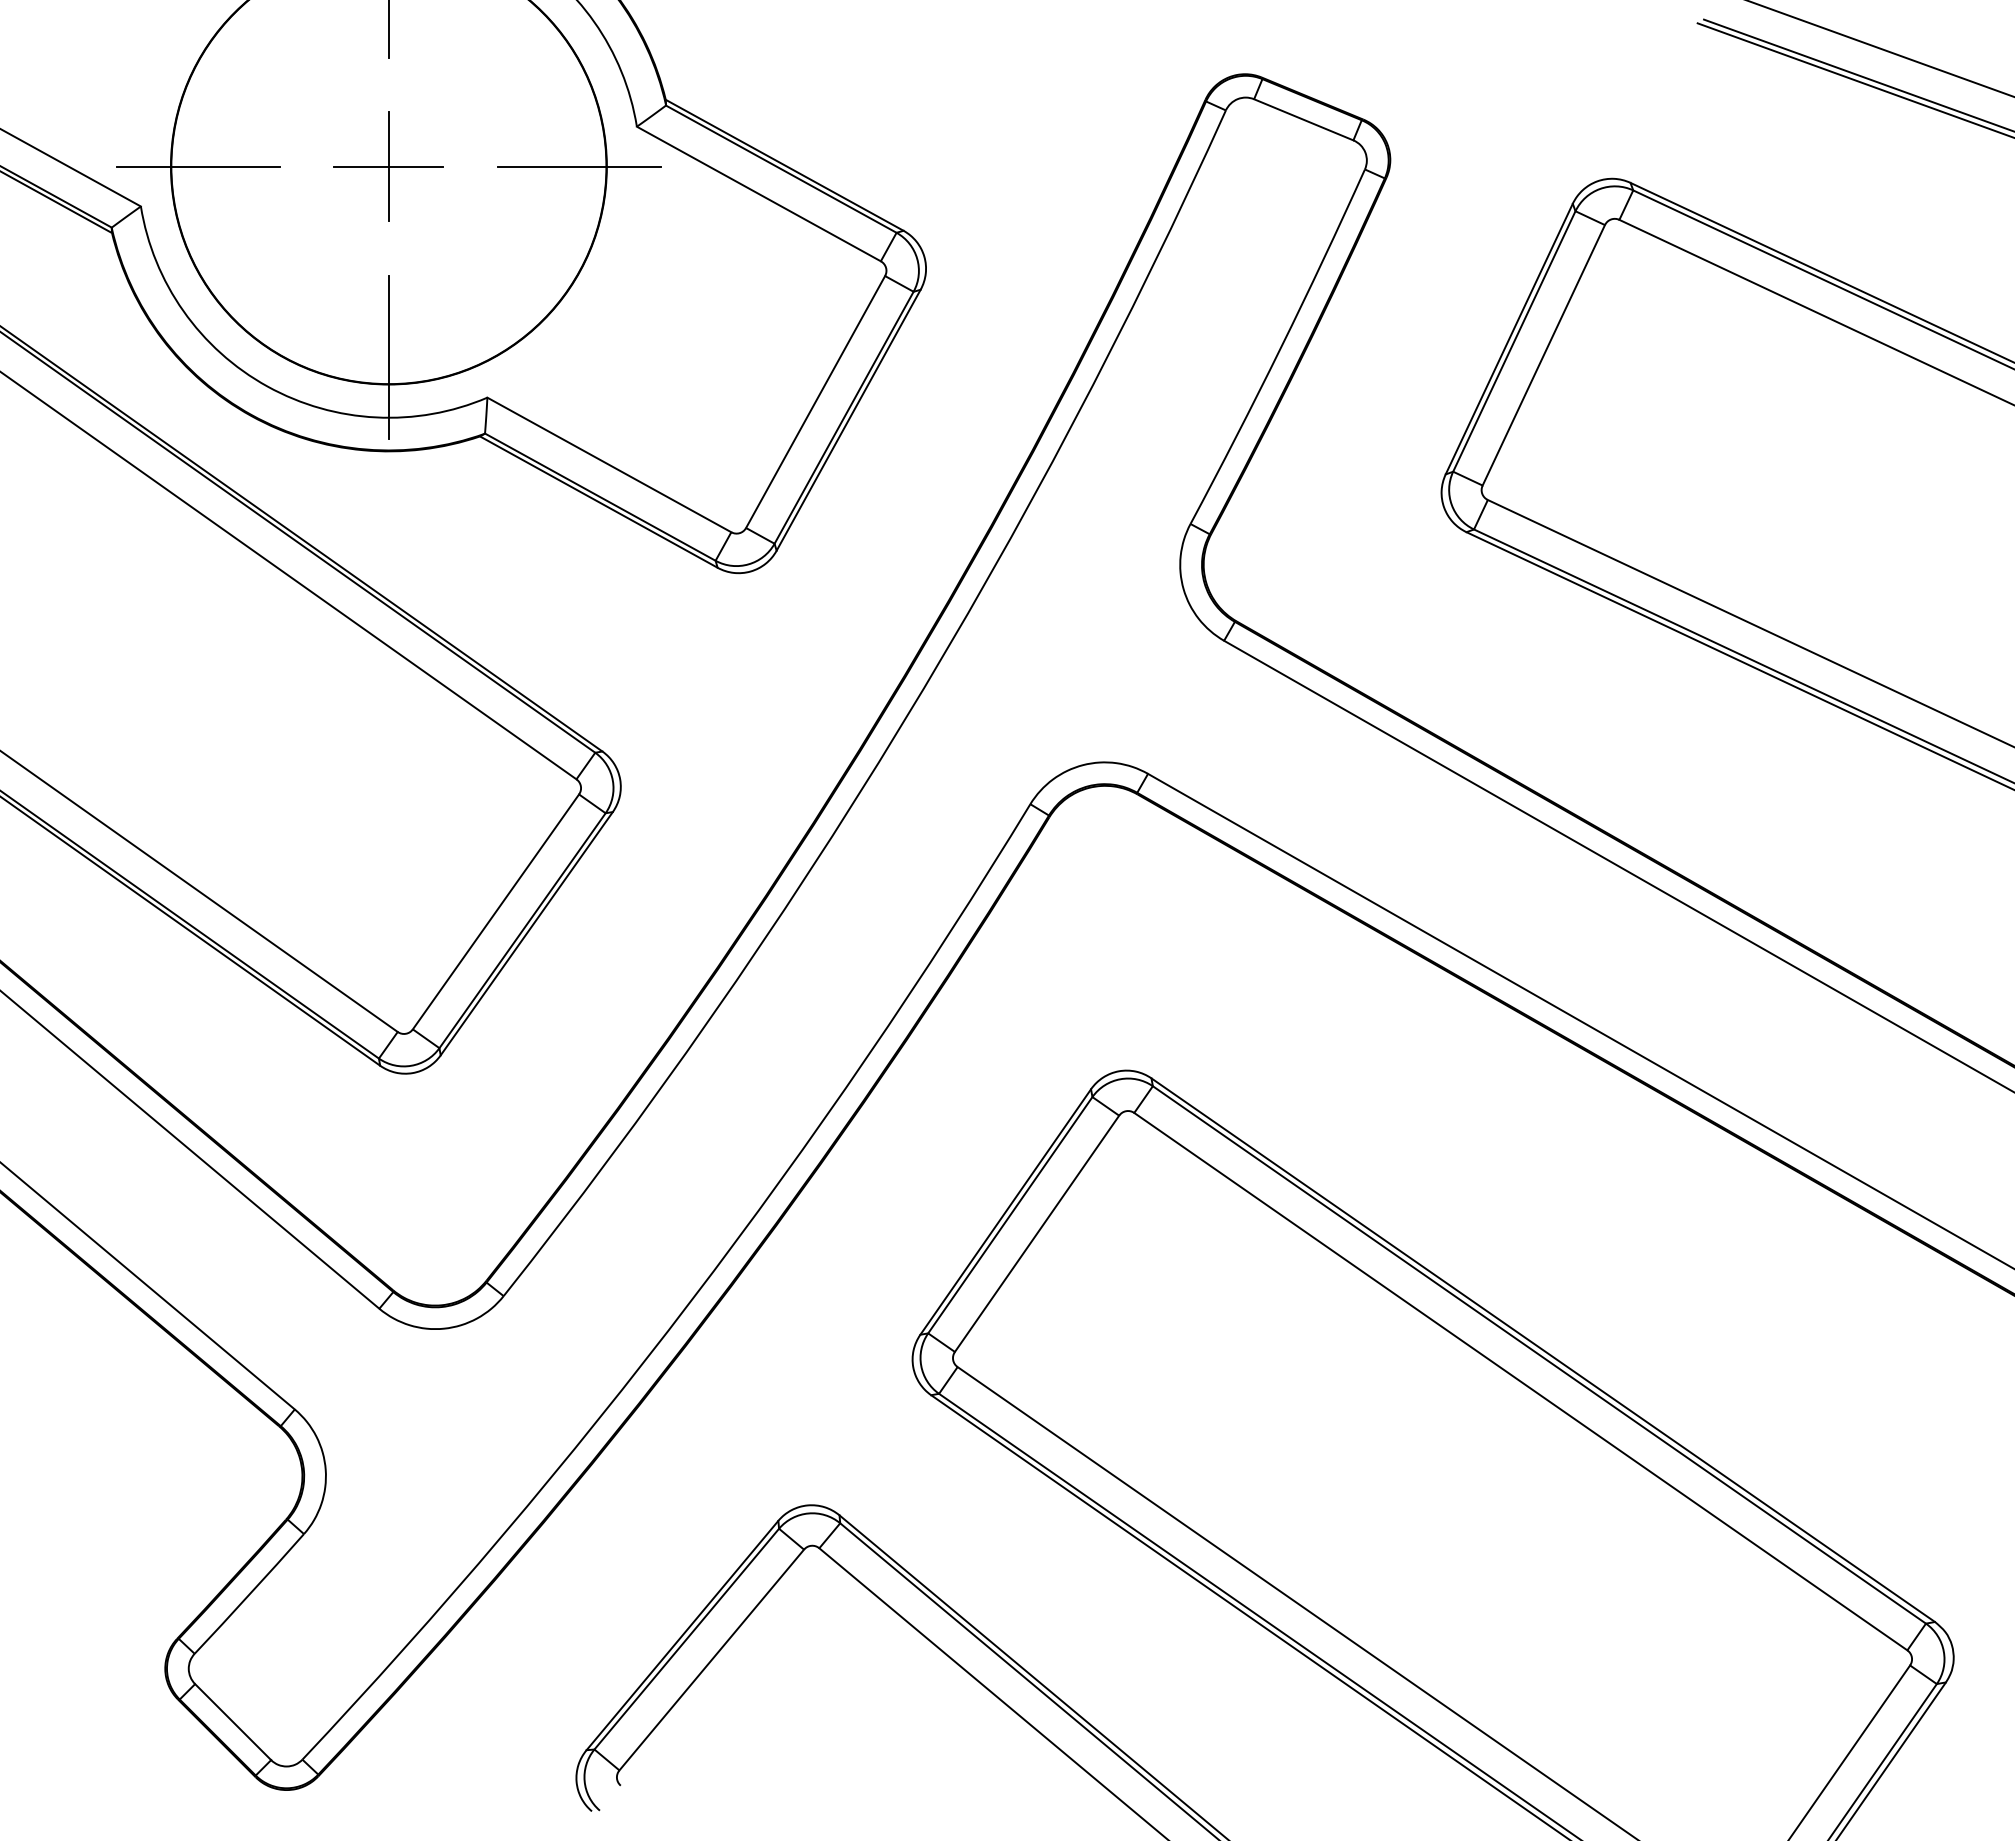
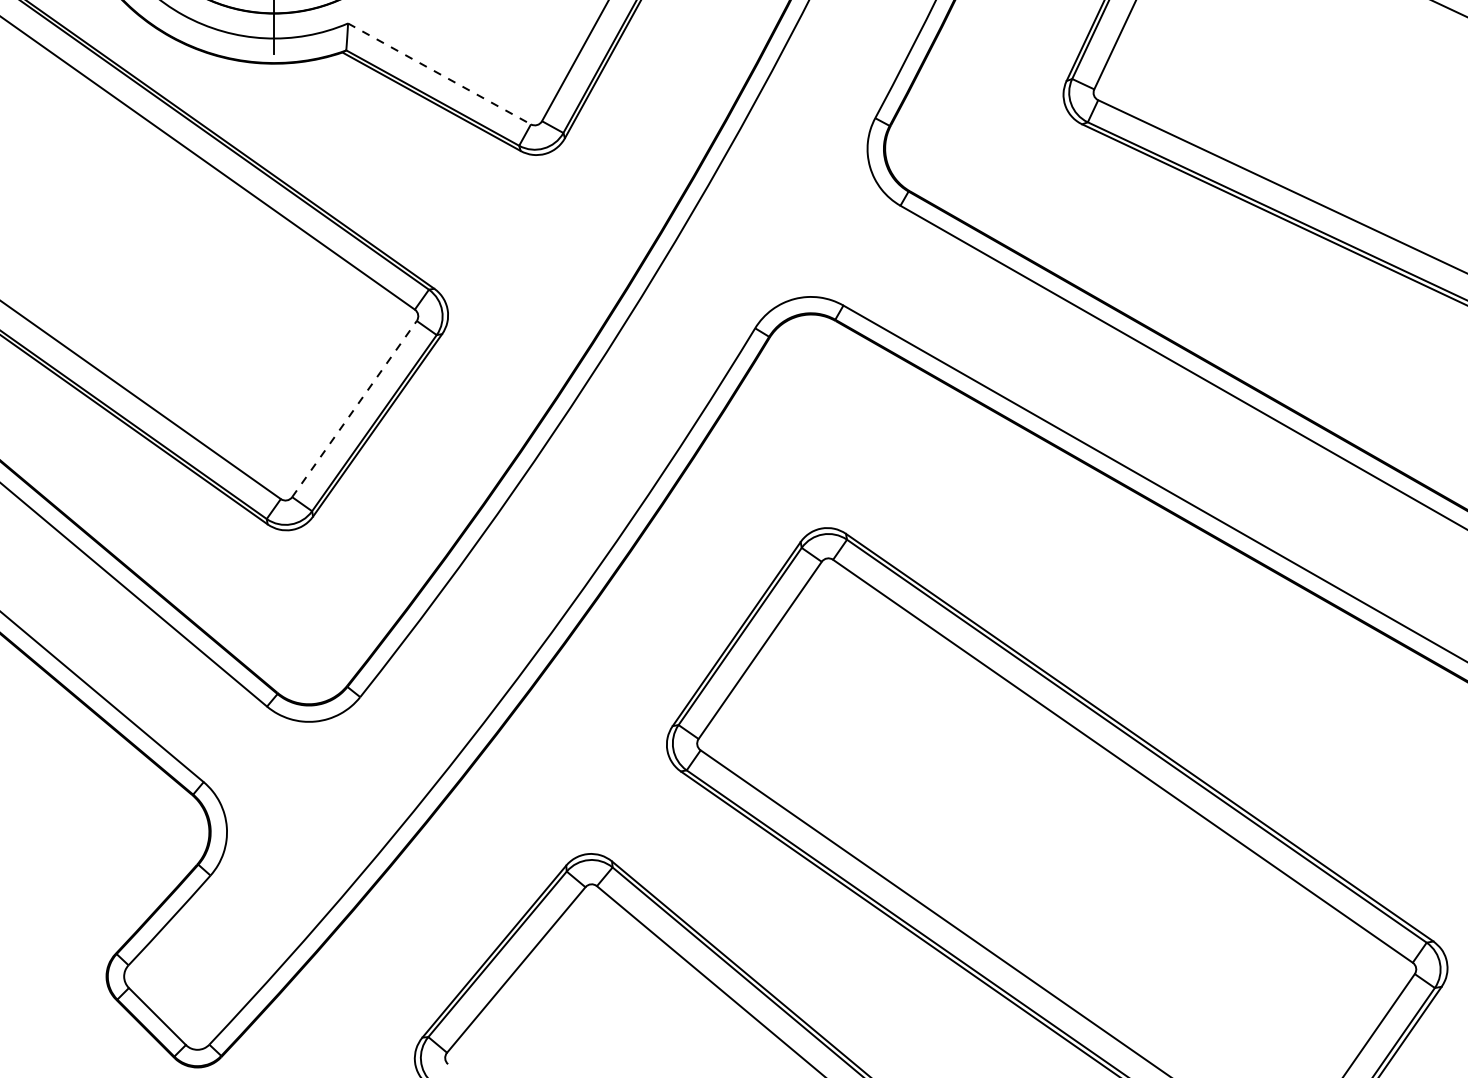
line: (609, 465) -> (439, 74), solid -> dashed
line: (495, 911) -> (354, 408), solid -> dashed

